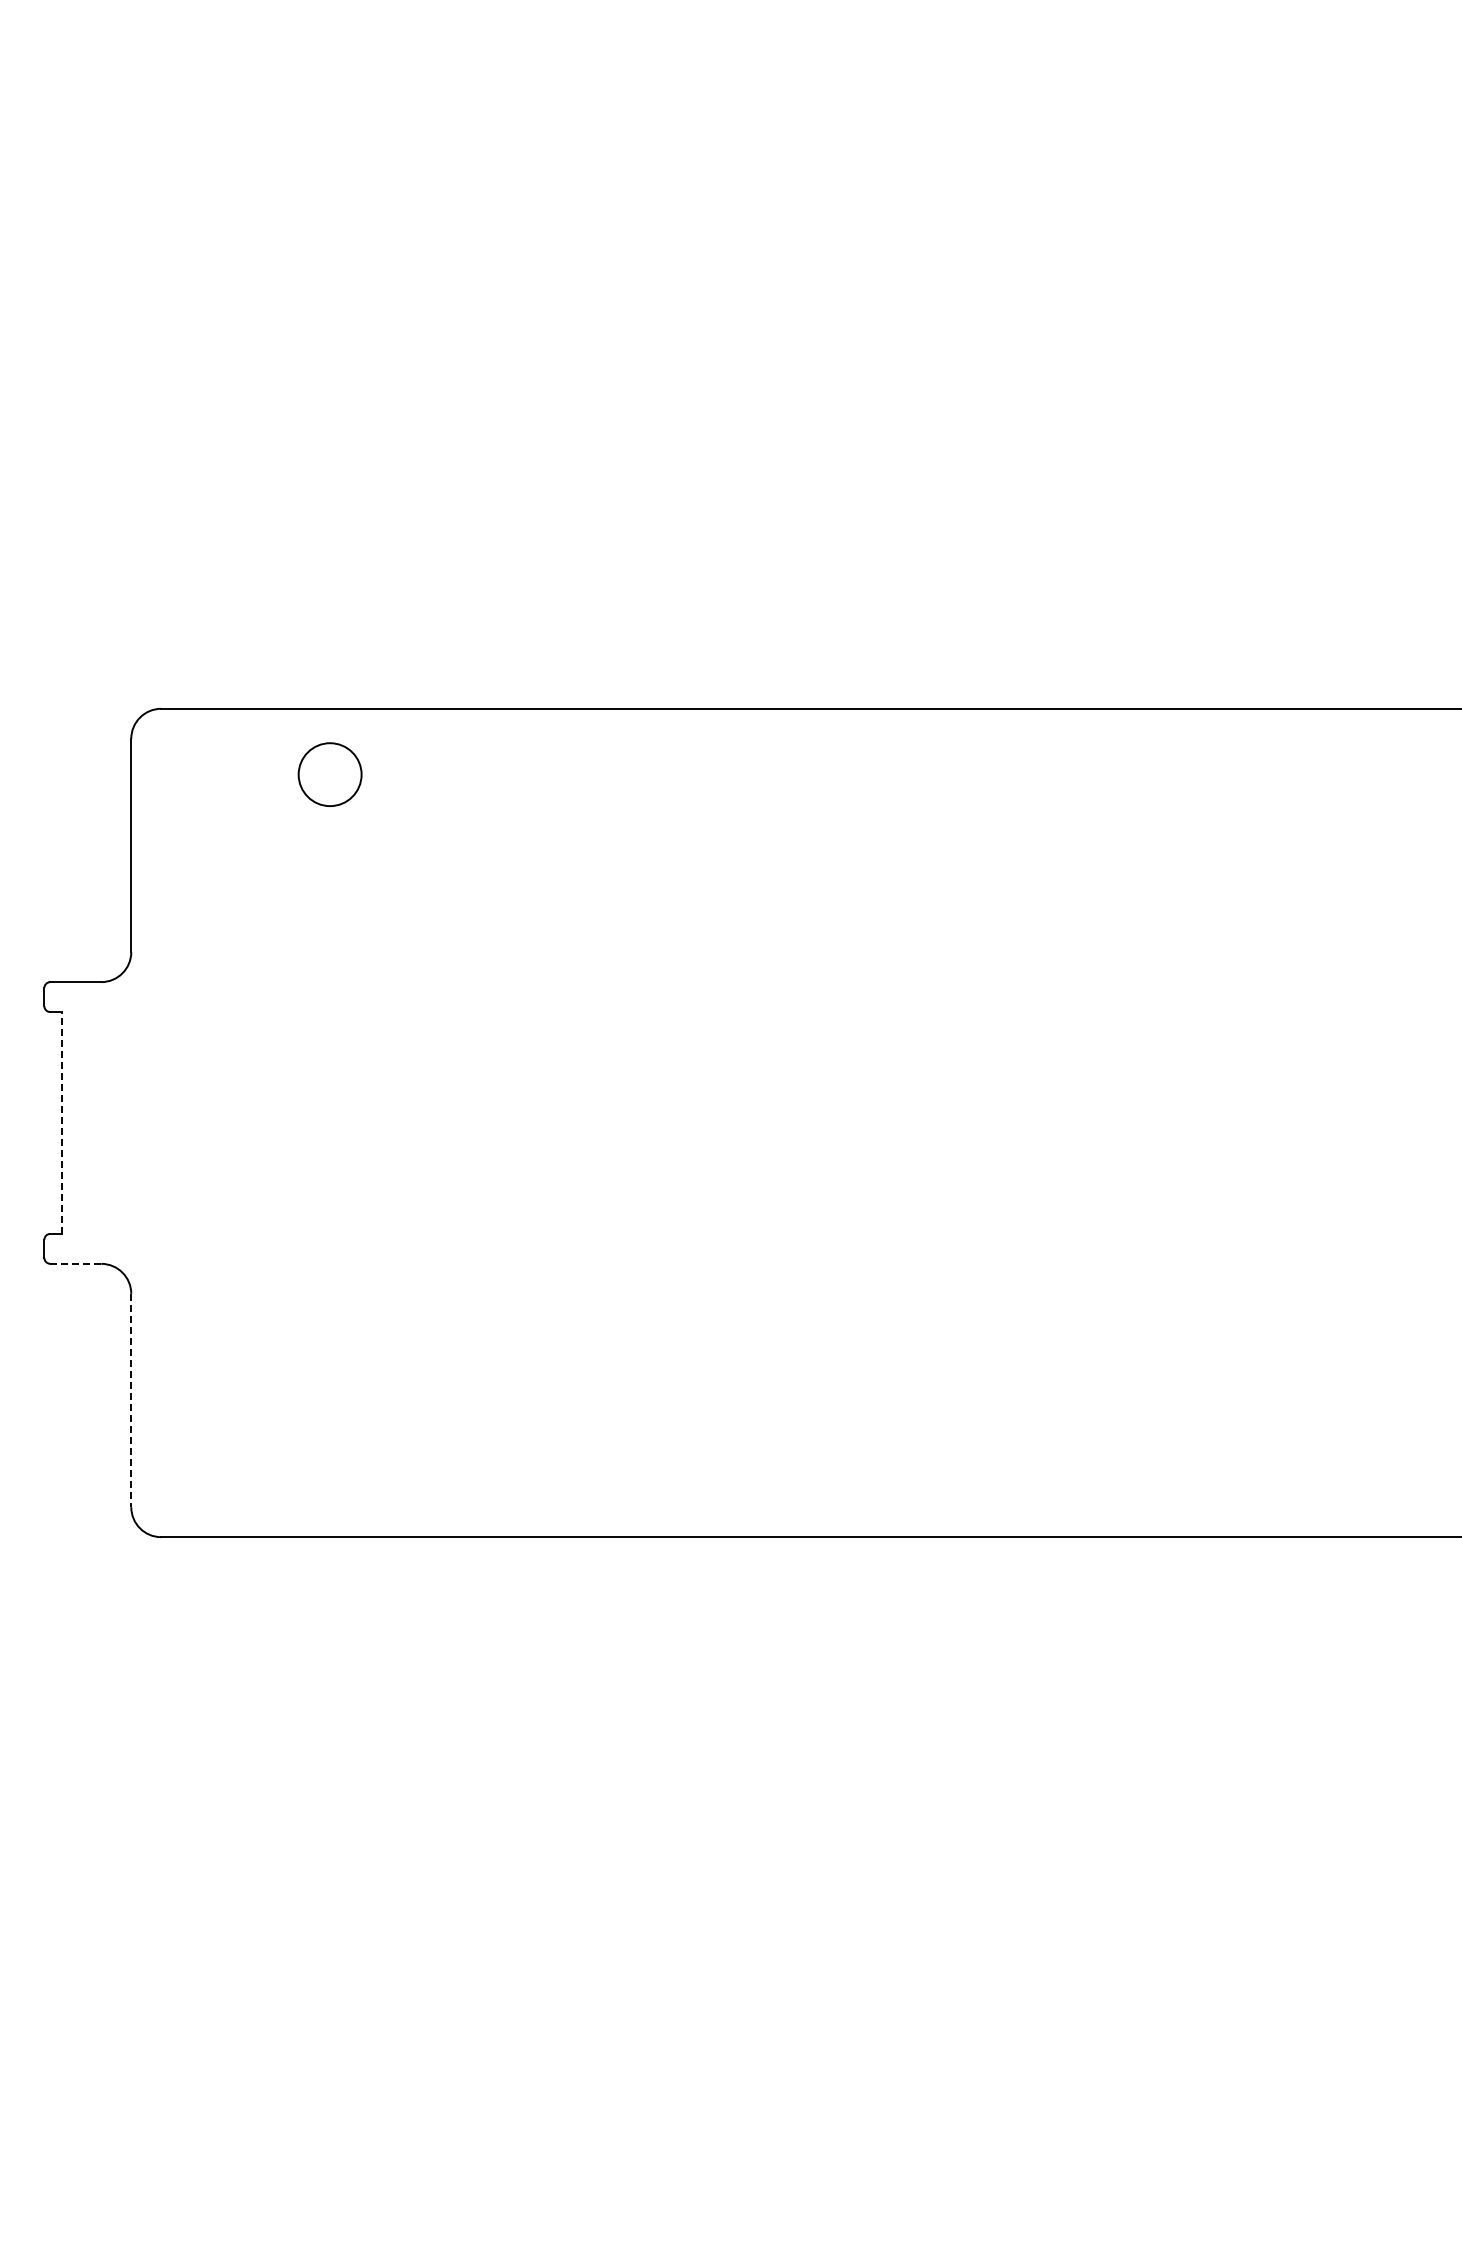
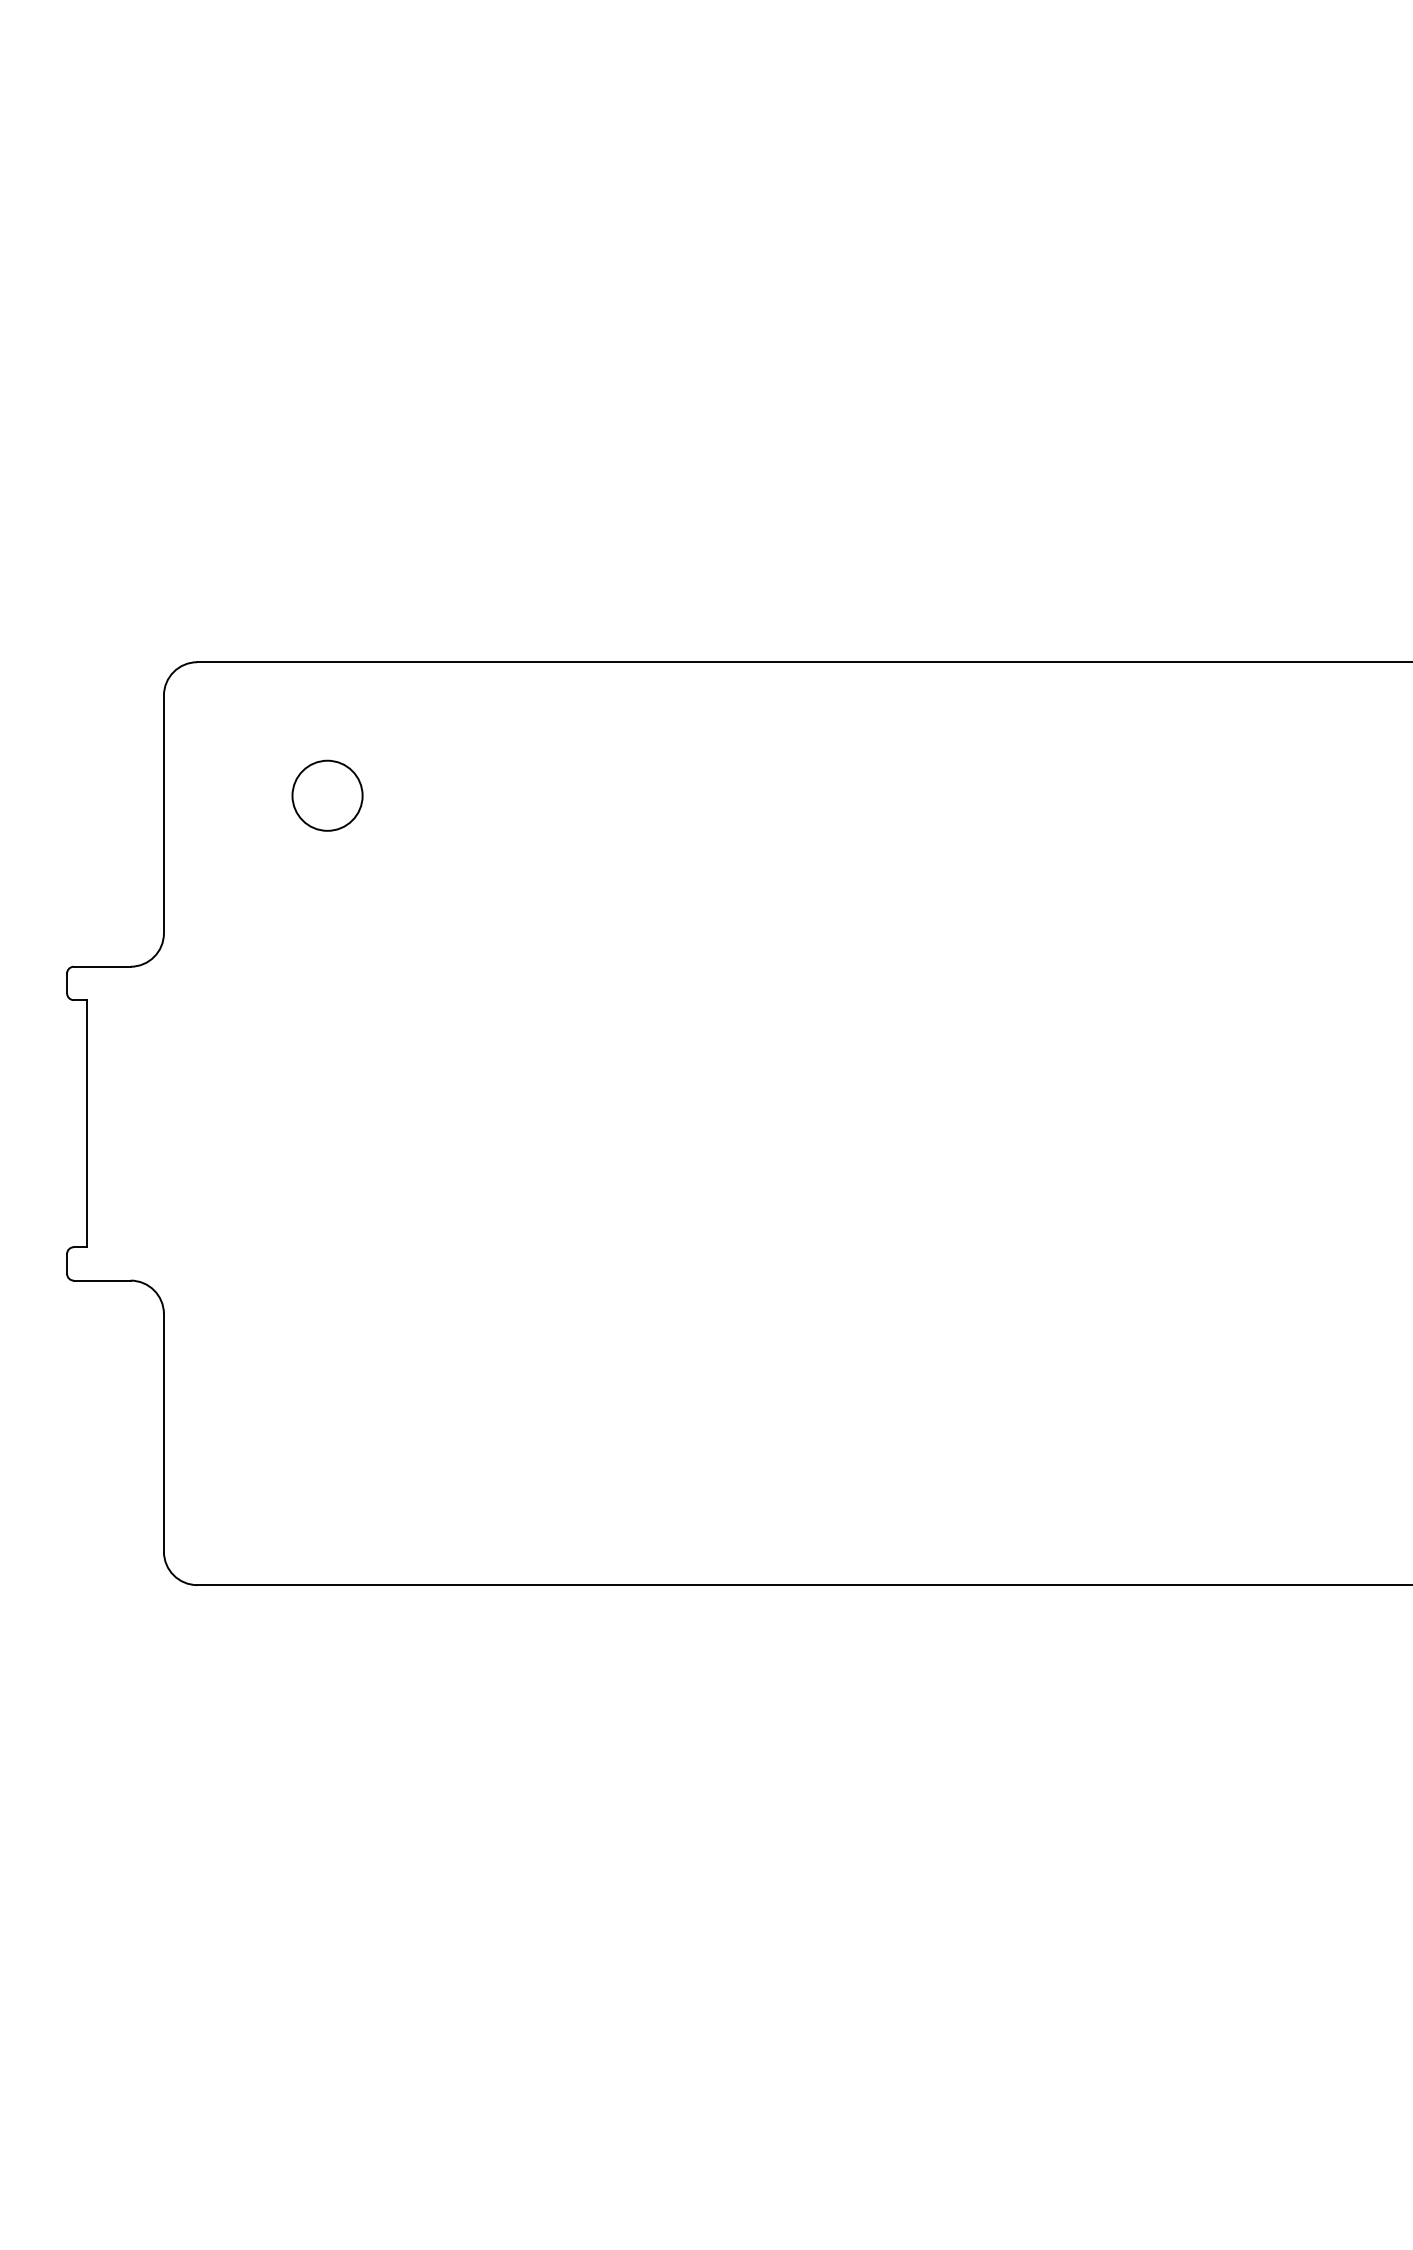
circle: (329, 774) -> (326, 795), moved
line: (62, 1122) -> (87, 1123), dashed -> solid
line: (75, 1263) -> (101, 1280), dashed -> solid
line: (131, 1400) -> (164, 1432), dashed -> solid

